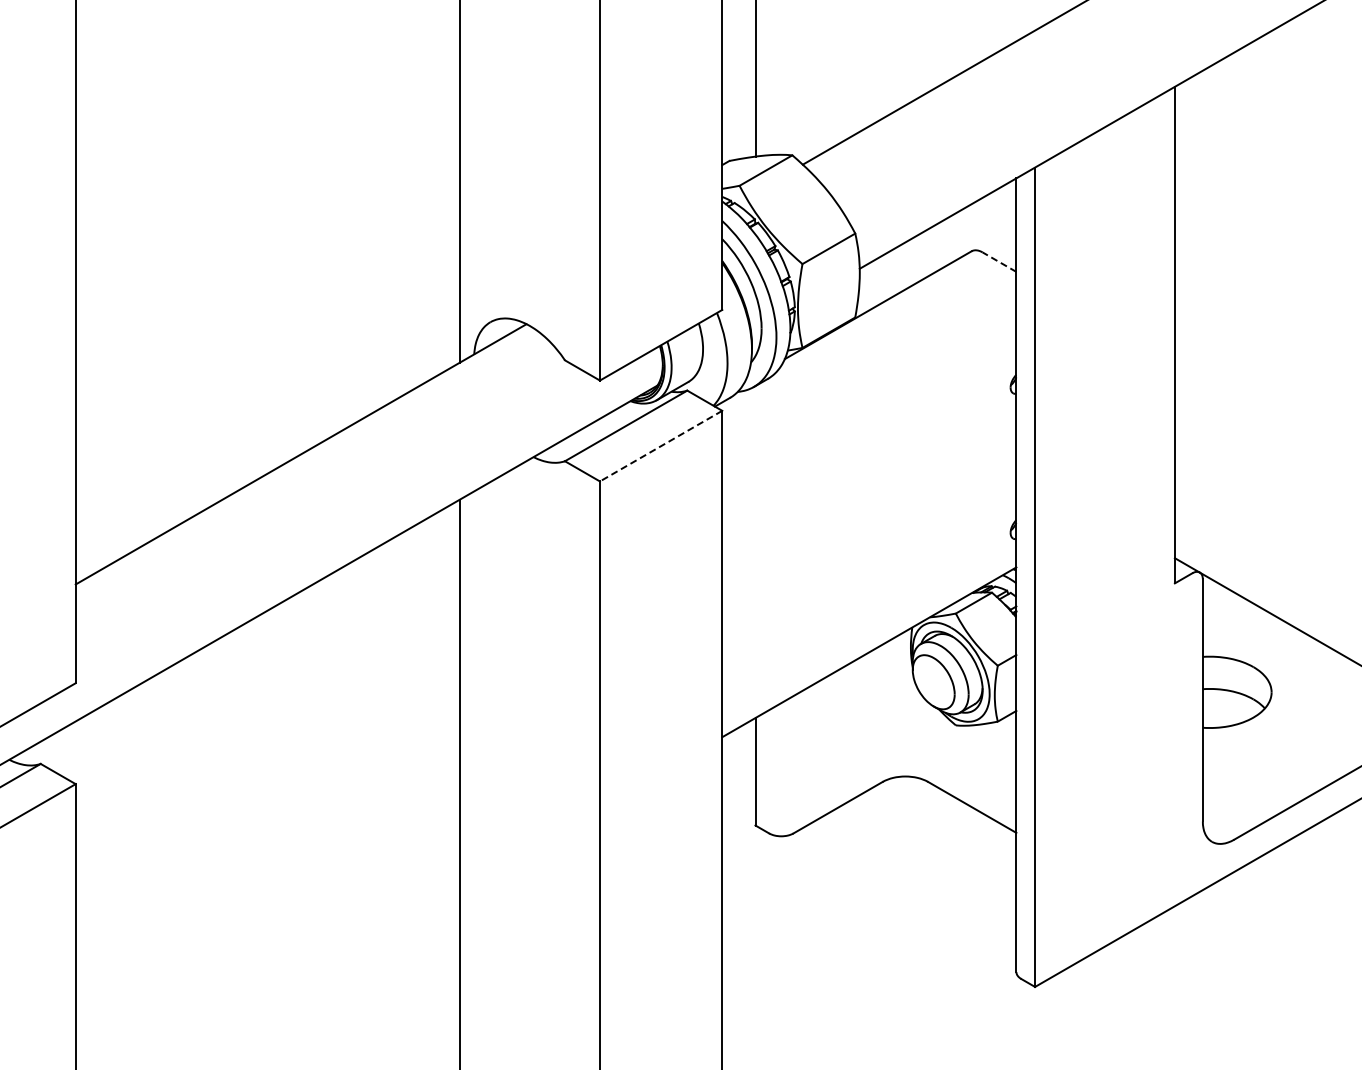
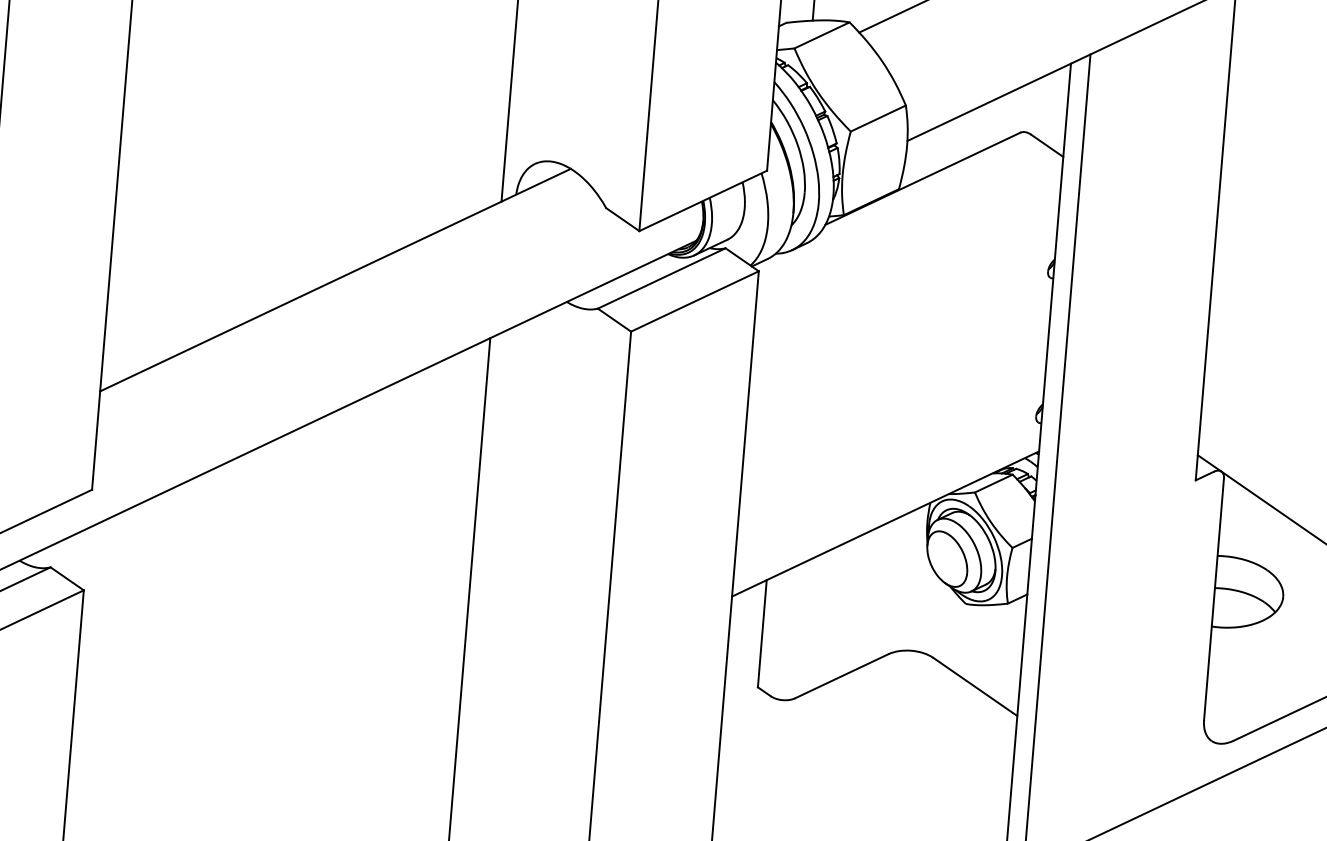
line: (999, 261) -> (1047, 145), dashed -> solid
line: (661, 446) -> (695, 301), dashed -> solid

